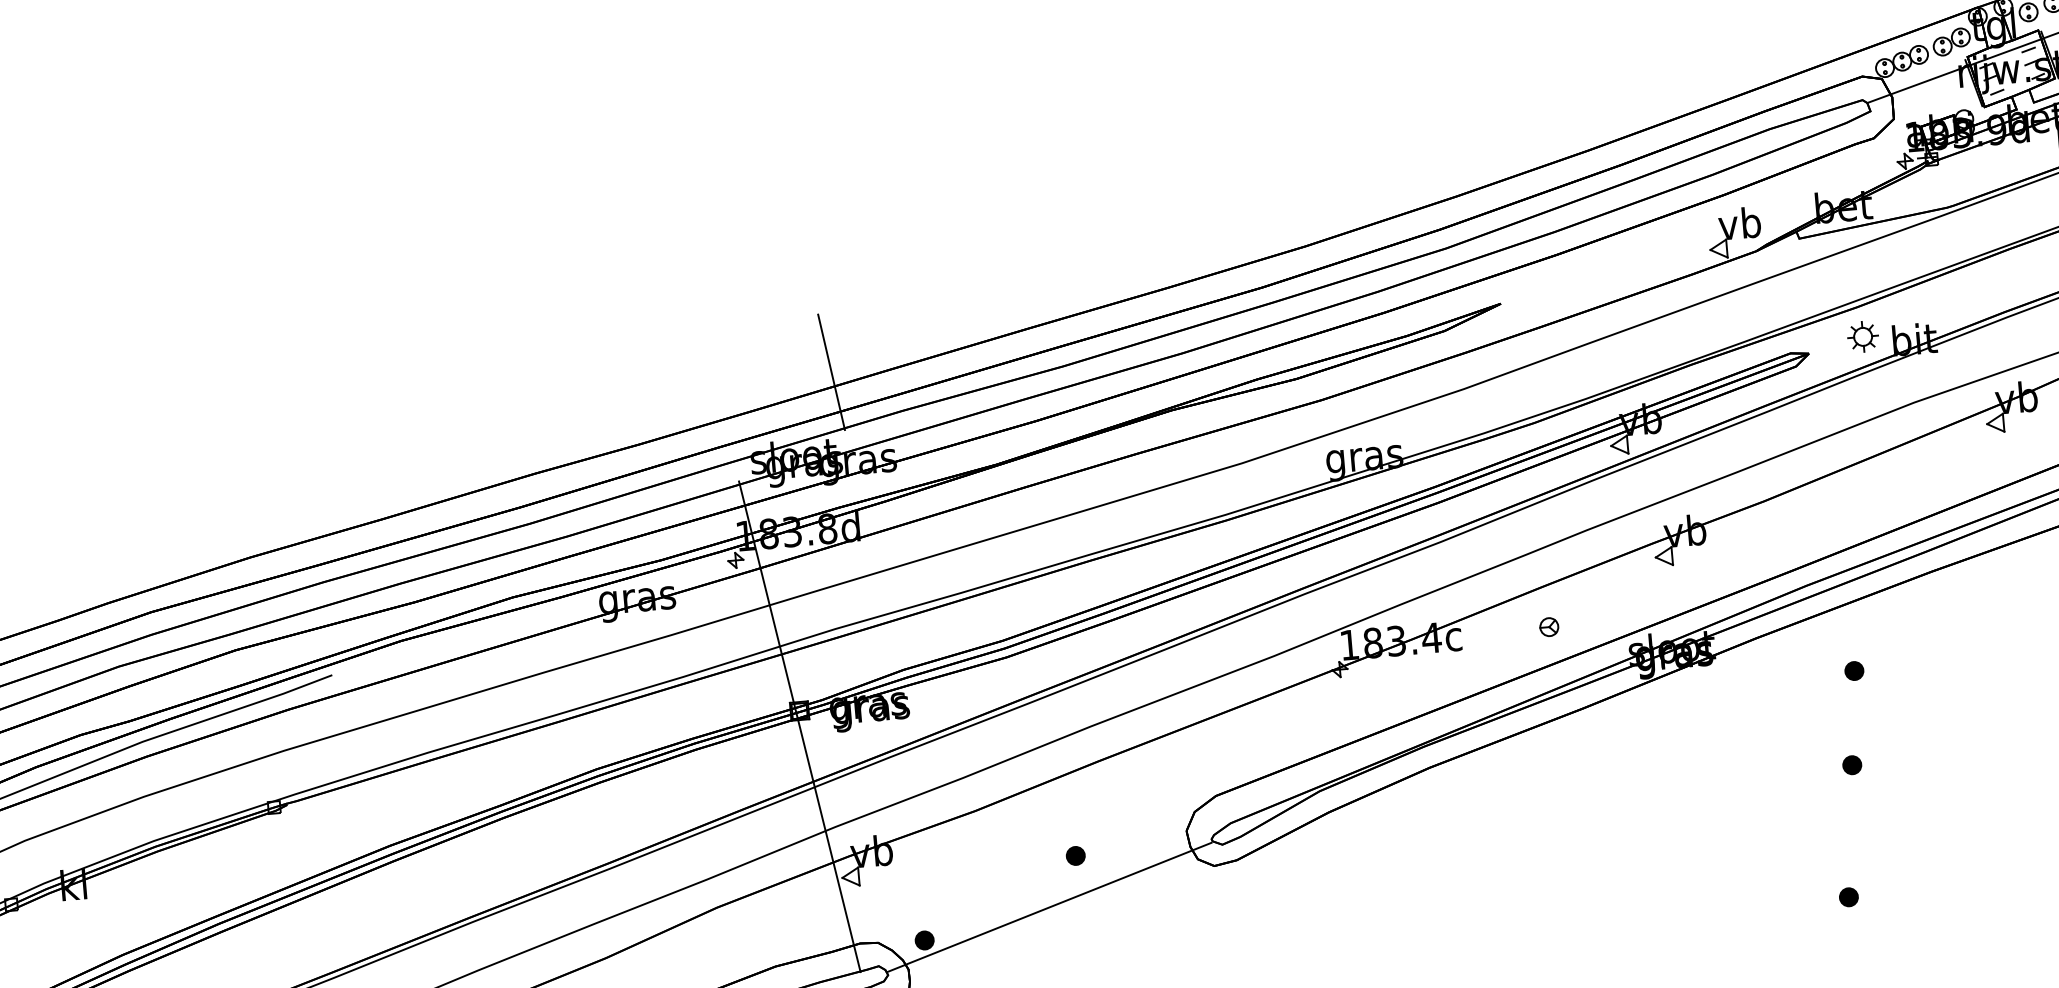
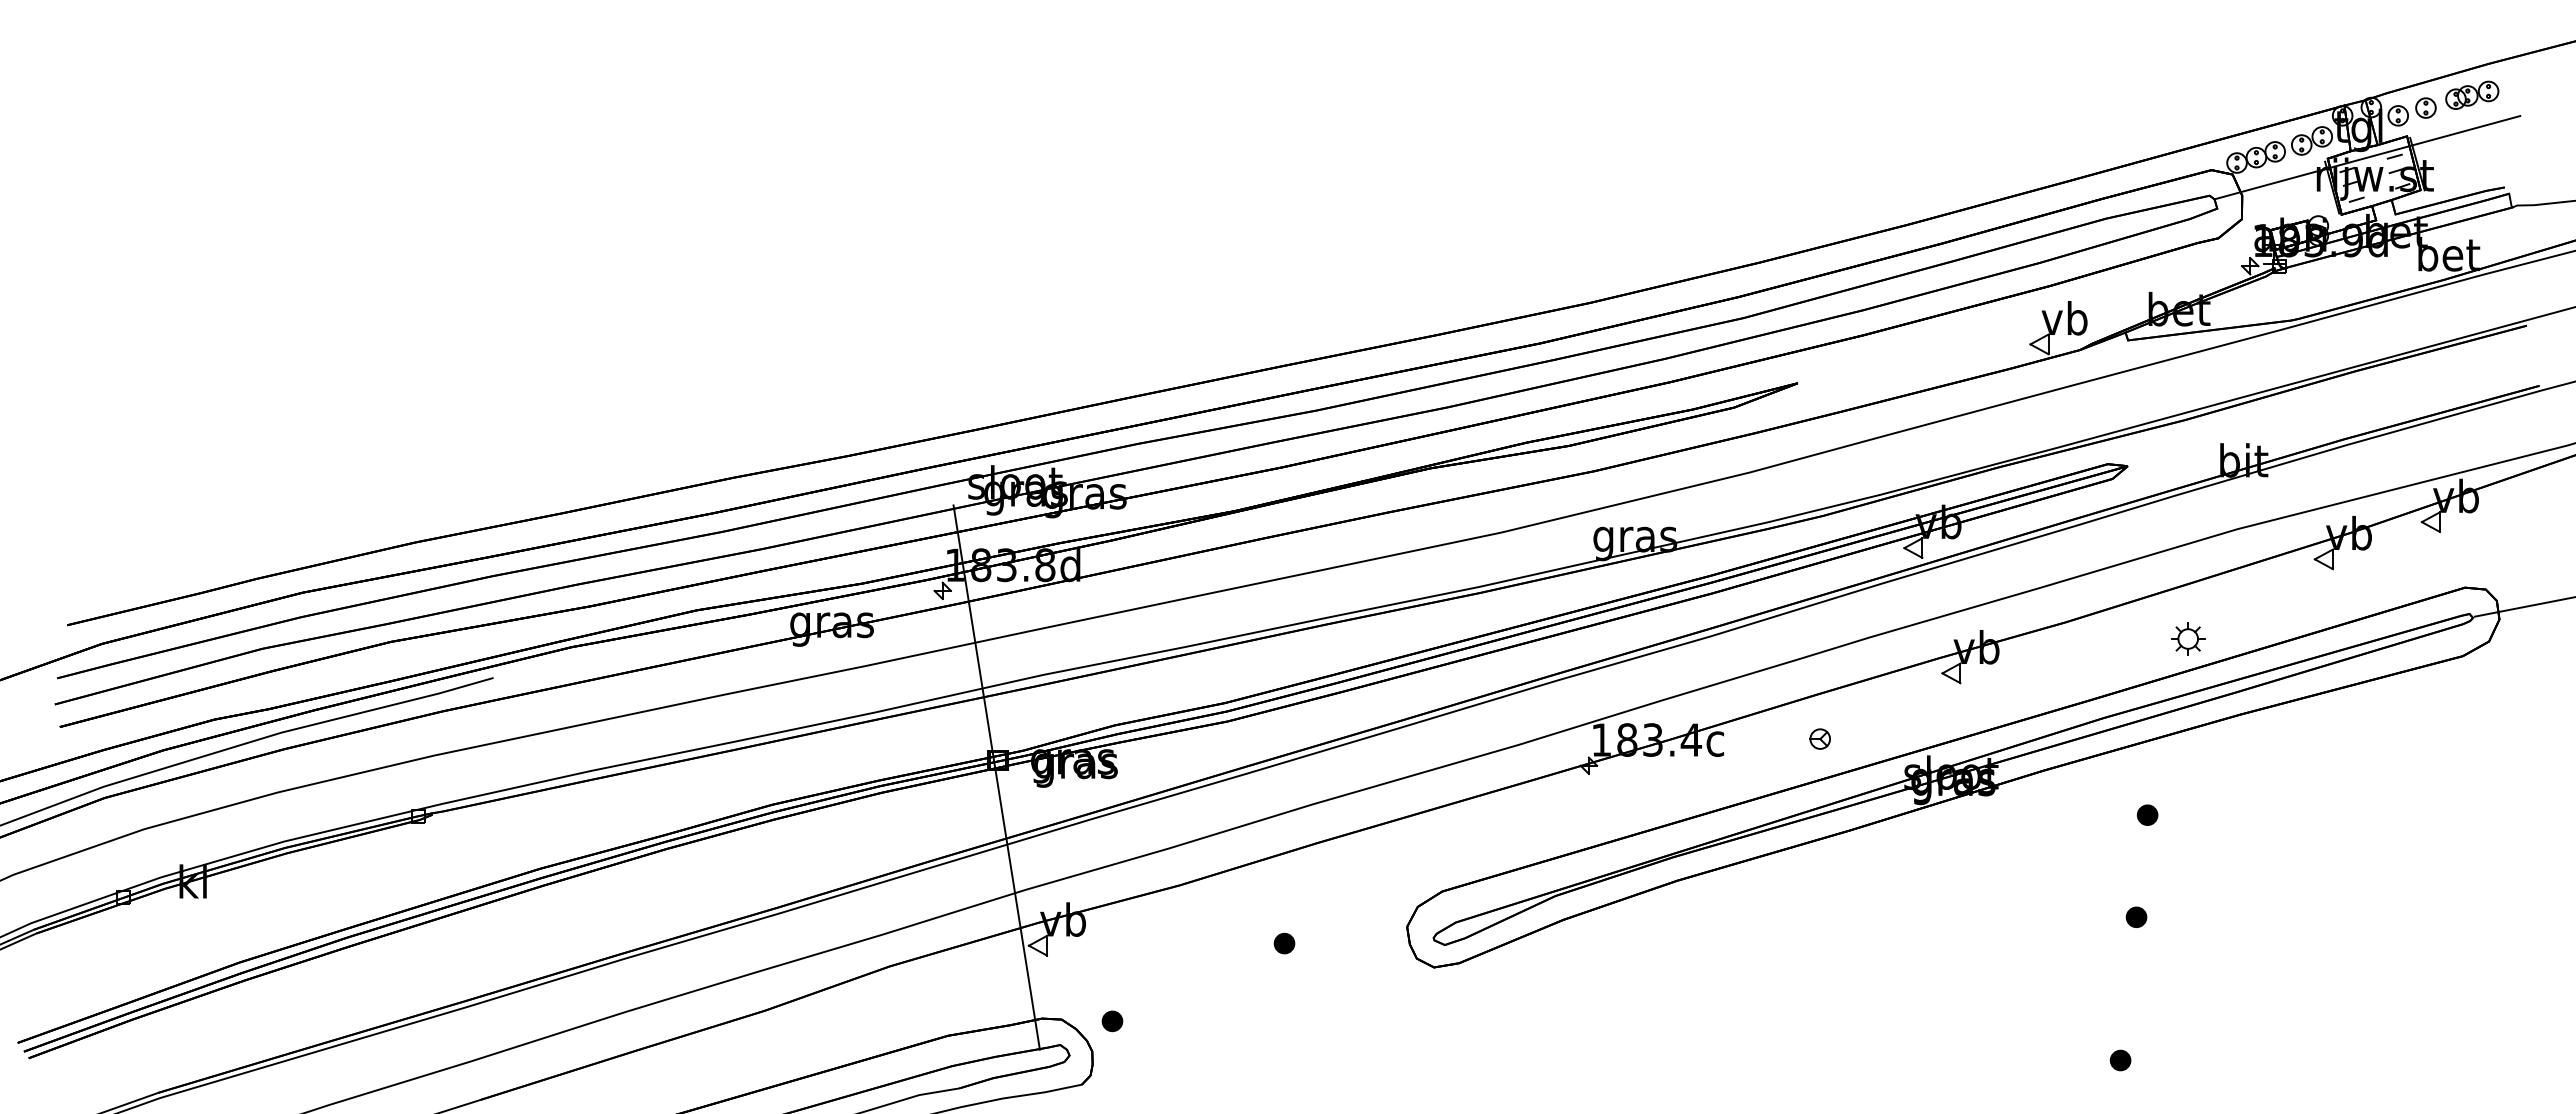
part: (1863, 336) -> (2188, 638), moved
line: (831, 372) -> (1064, 395), removed
line: (1048, 906) -> (1250, 996), removed

